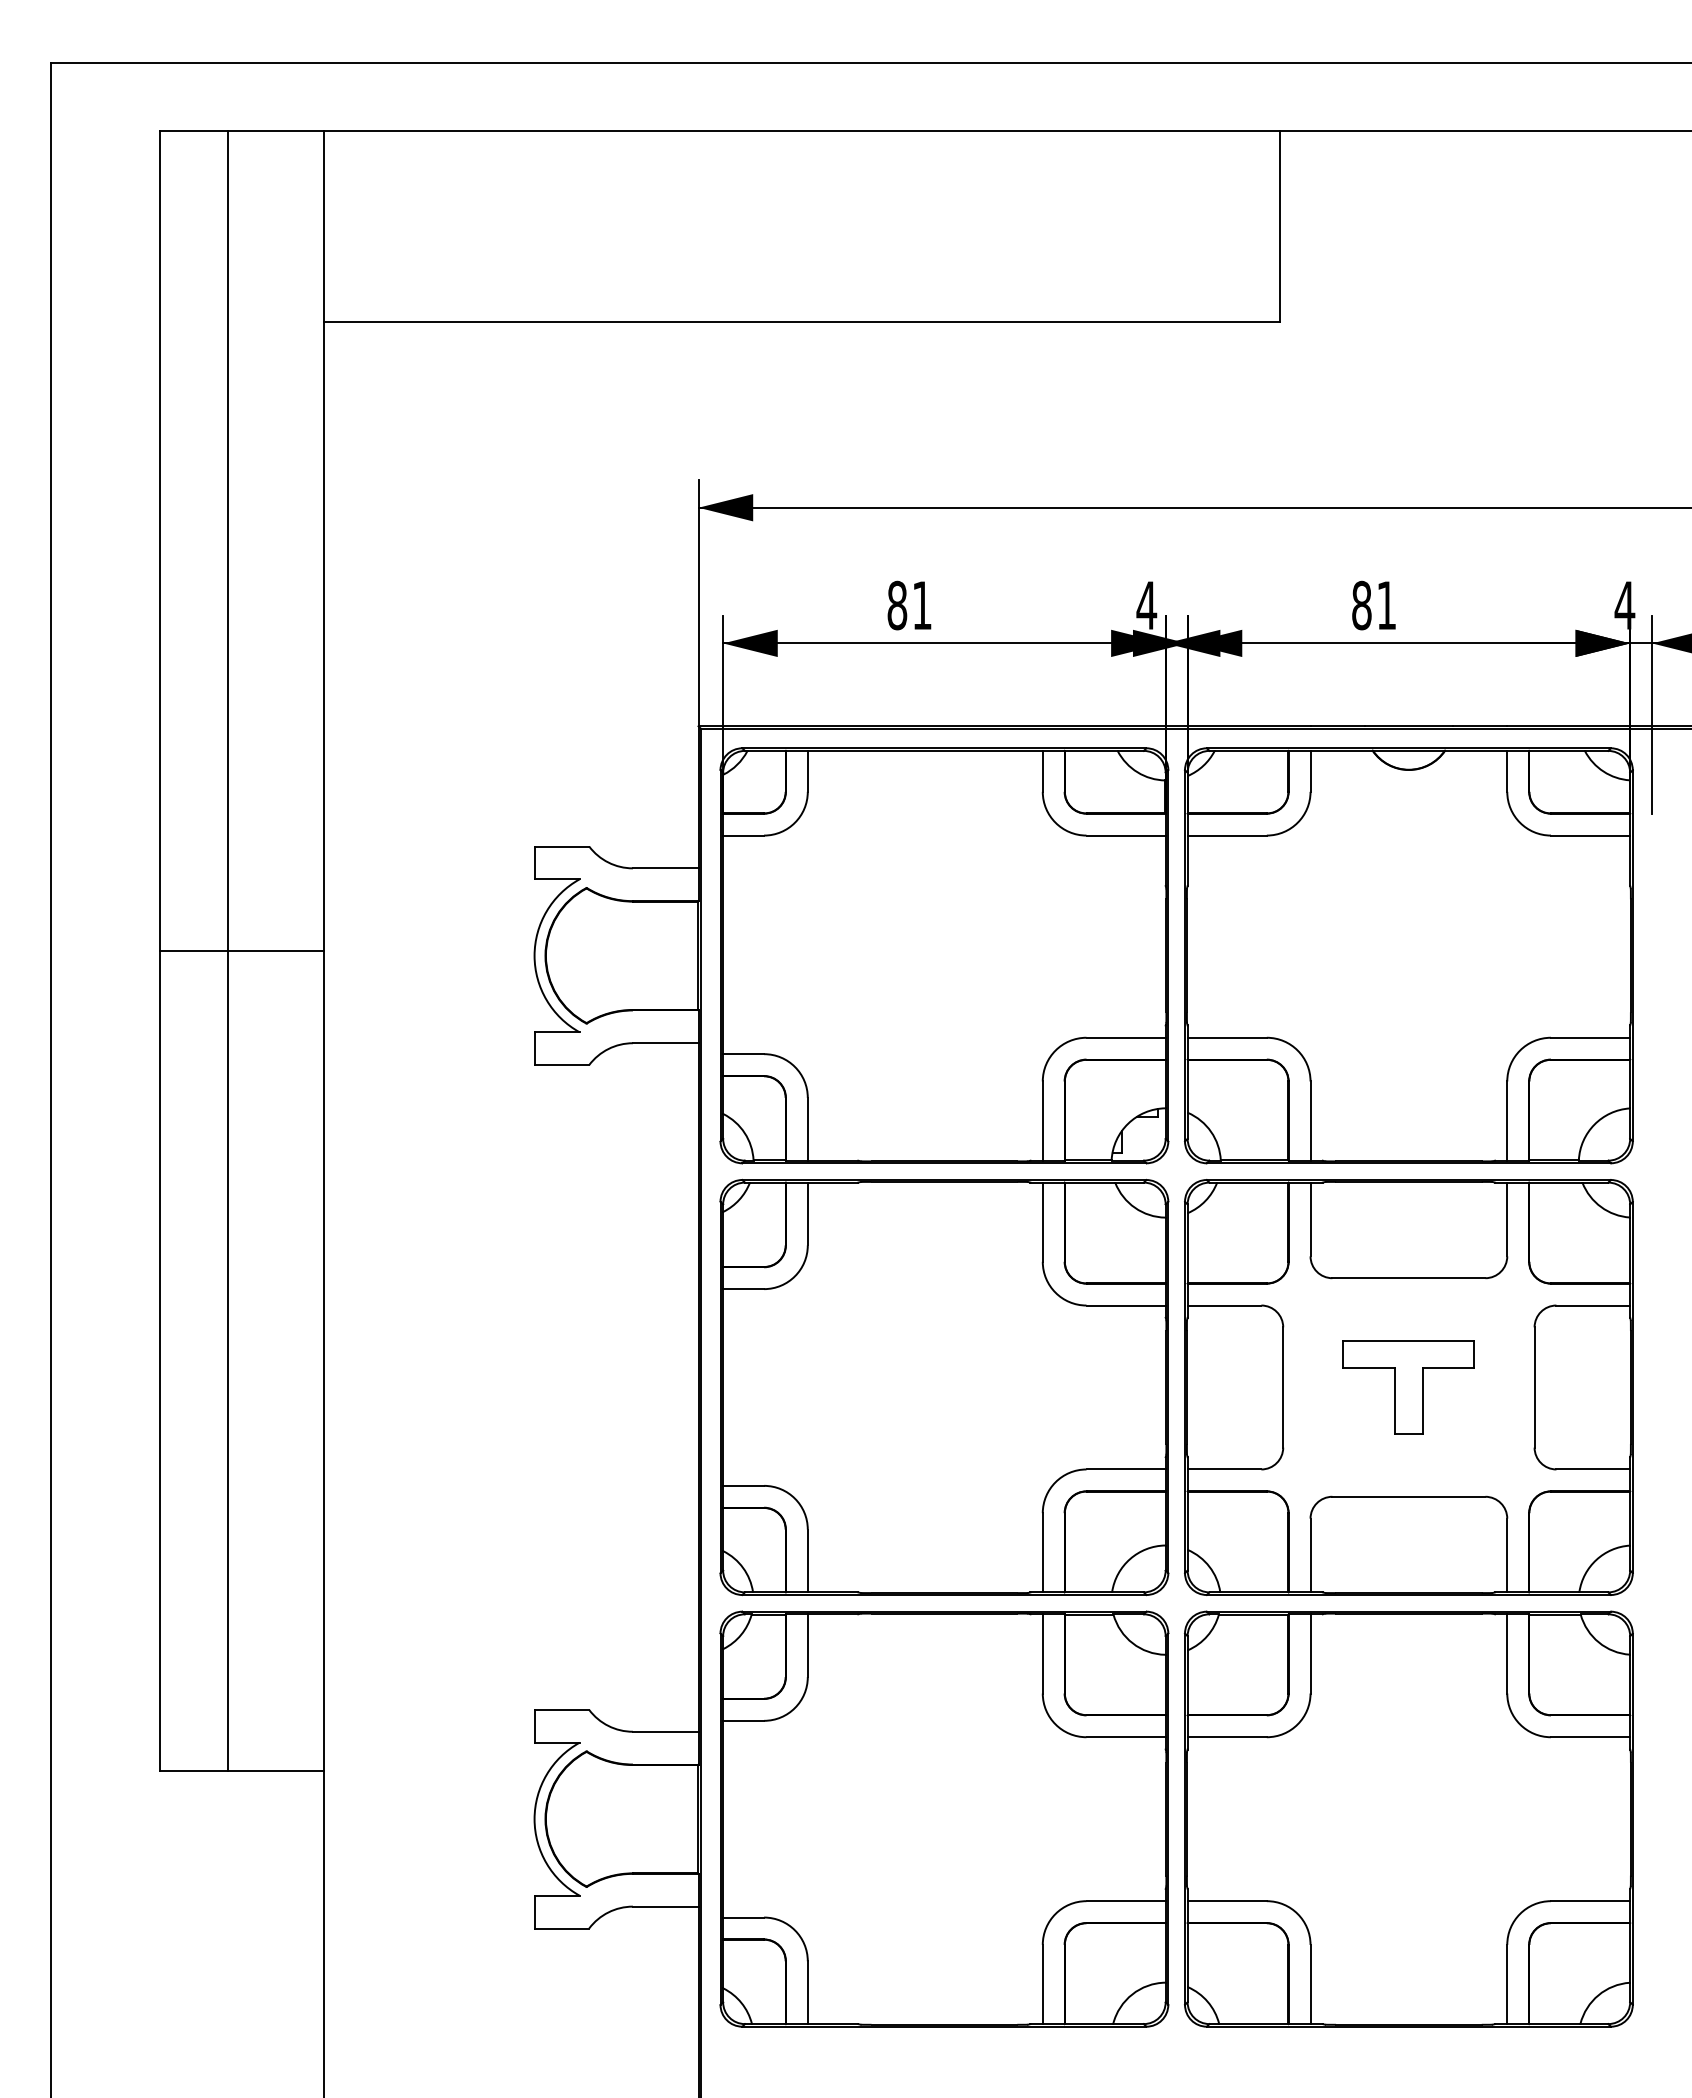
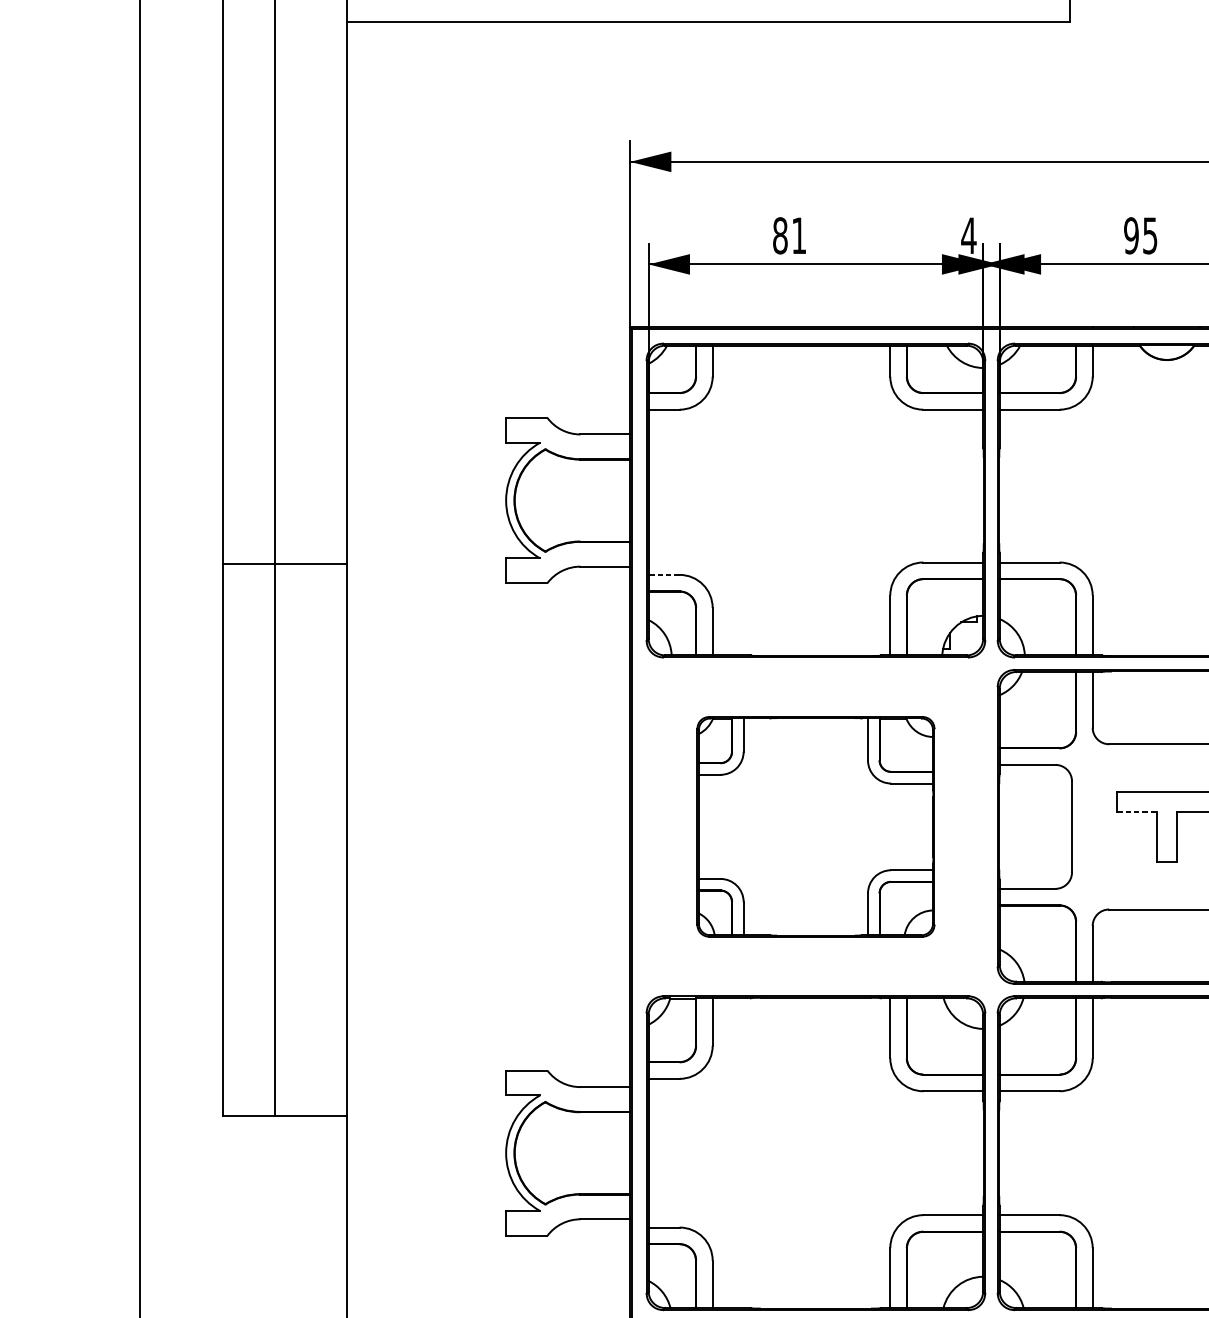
text: (1373, 605) -> (1140, 235), 81 -> 95
line: (242, 950) -> (285, 563), moved
line: (743, 1054) -> (664, 575), solid -> dashed
line: (1369, 1368) -> (1137, 812), solid -> dashed
part: (944, 1387) -> (816, 826), size x0.7

